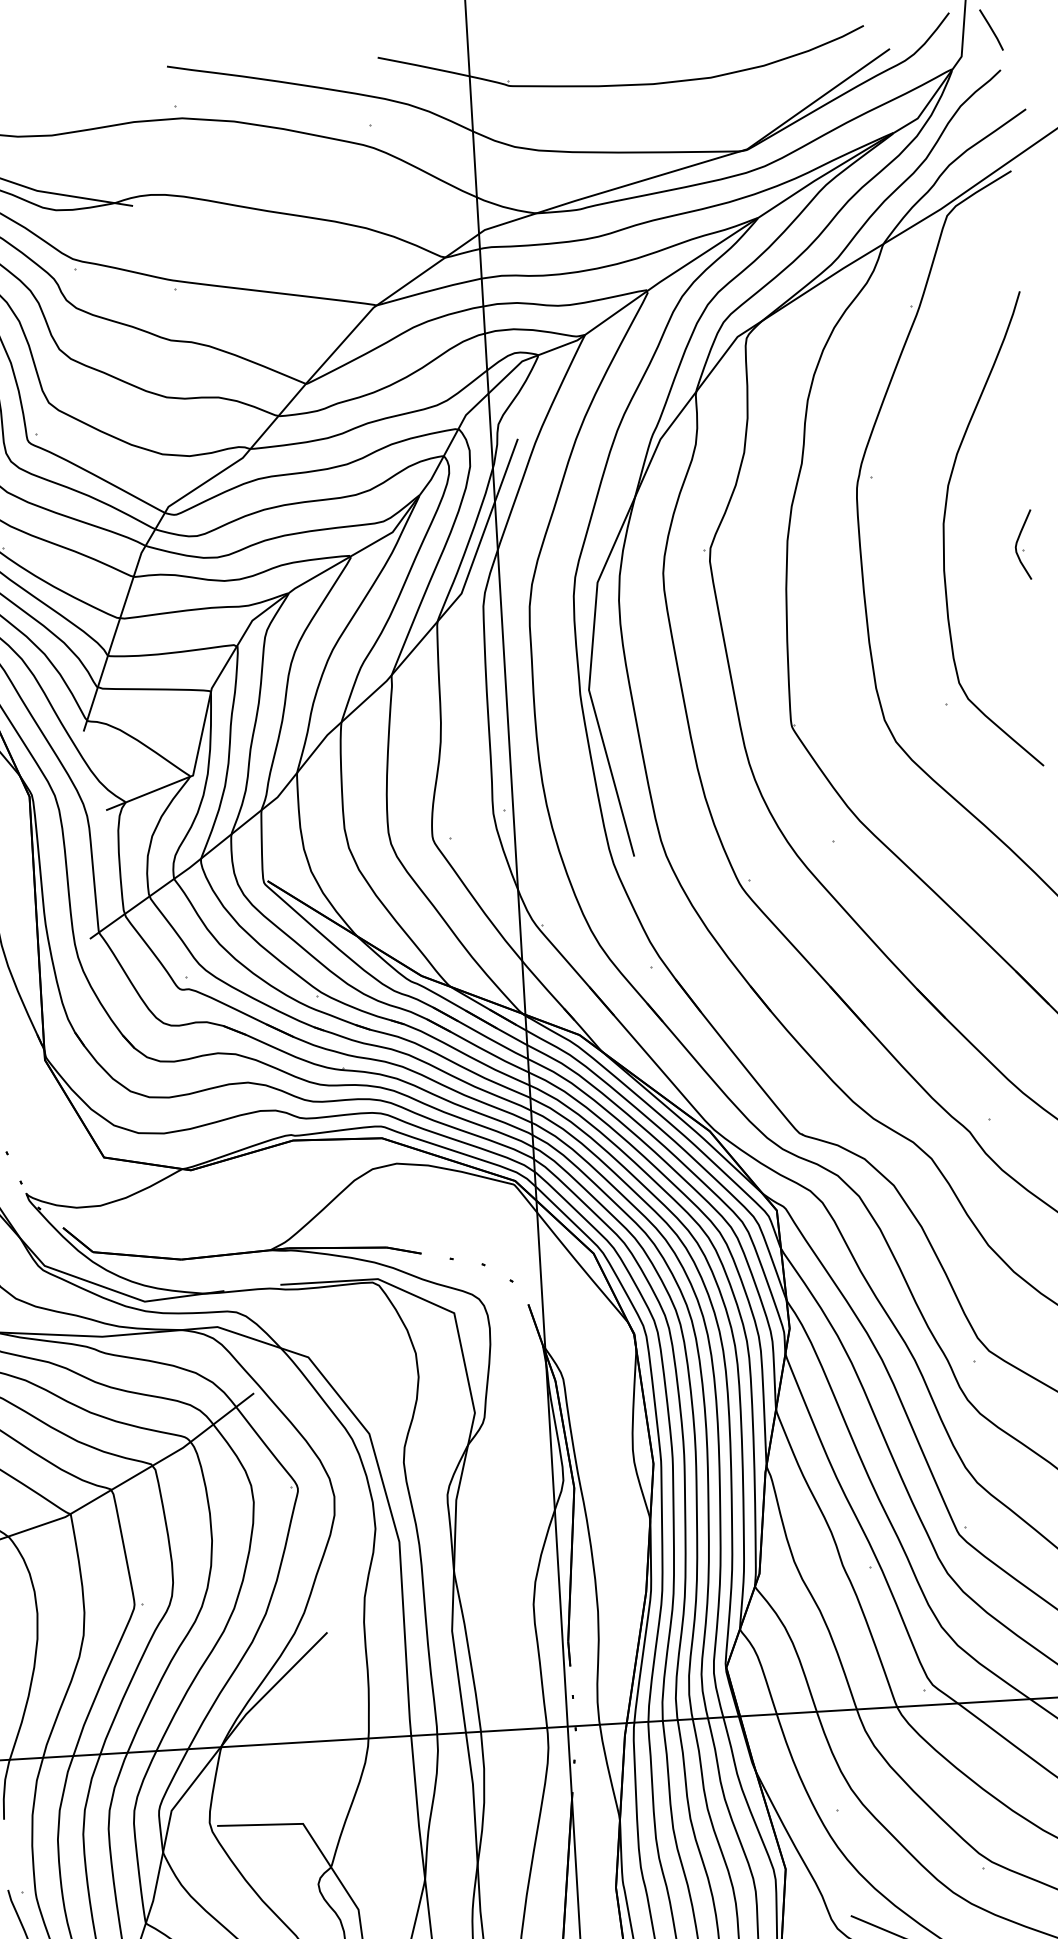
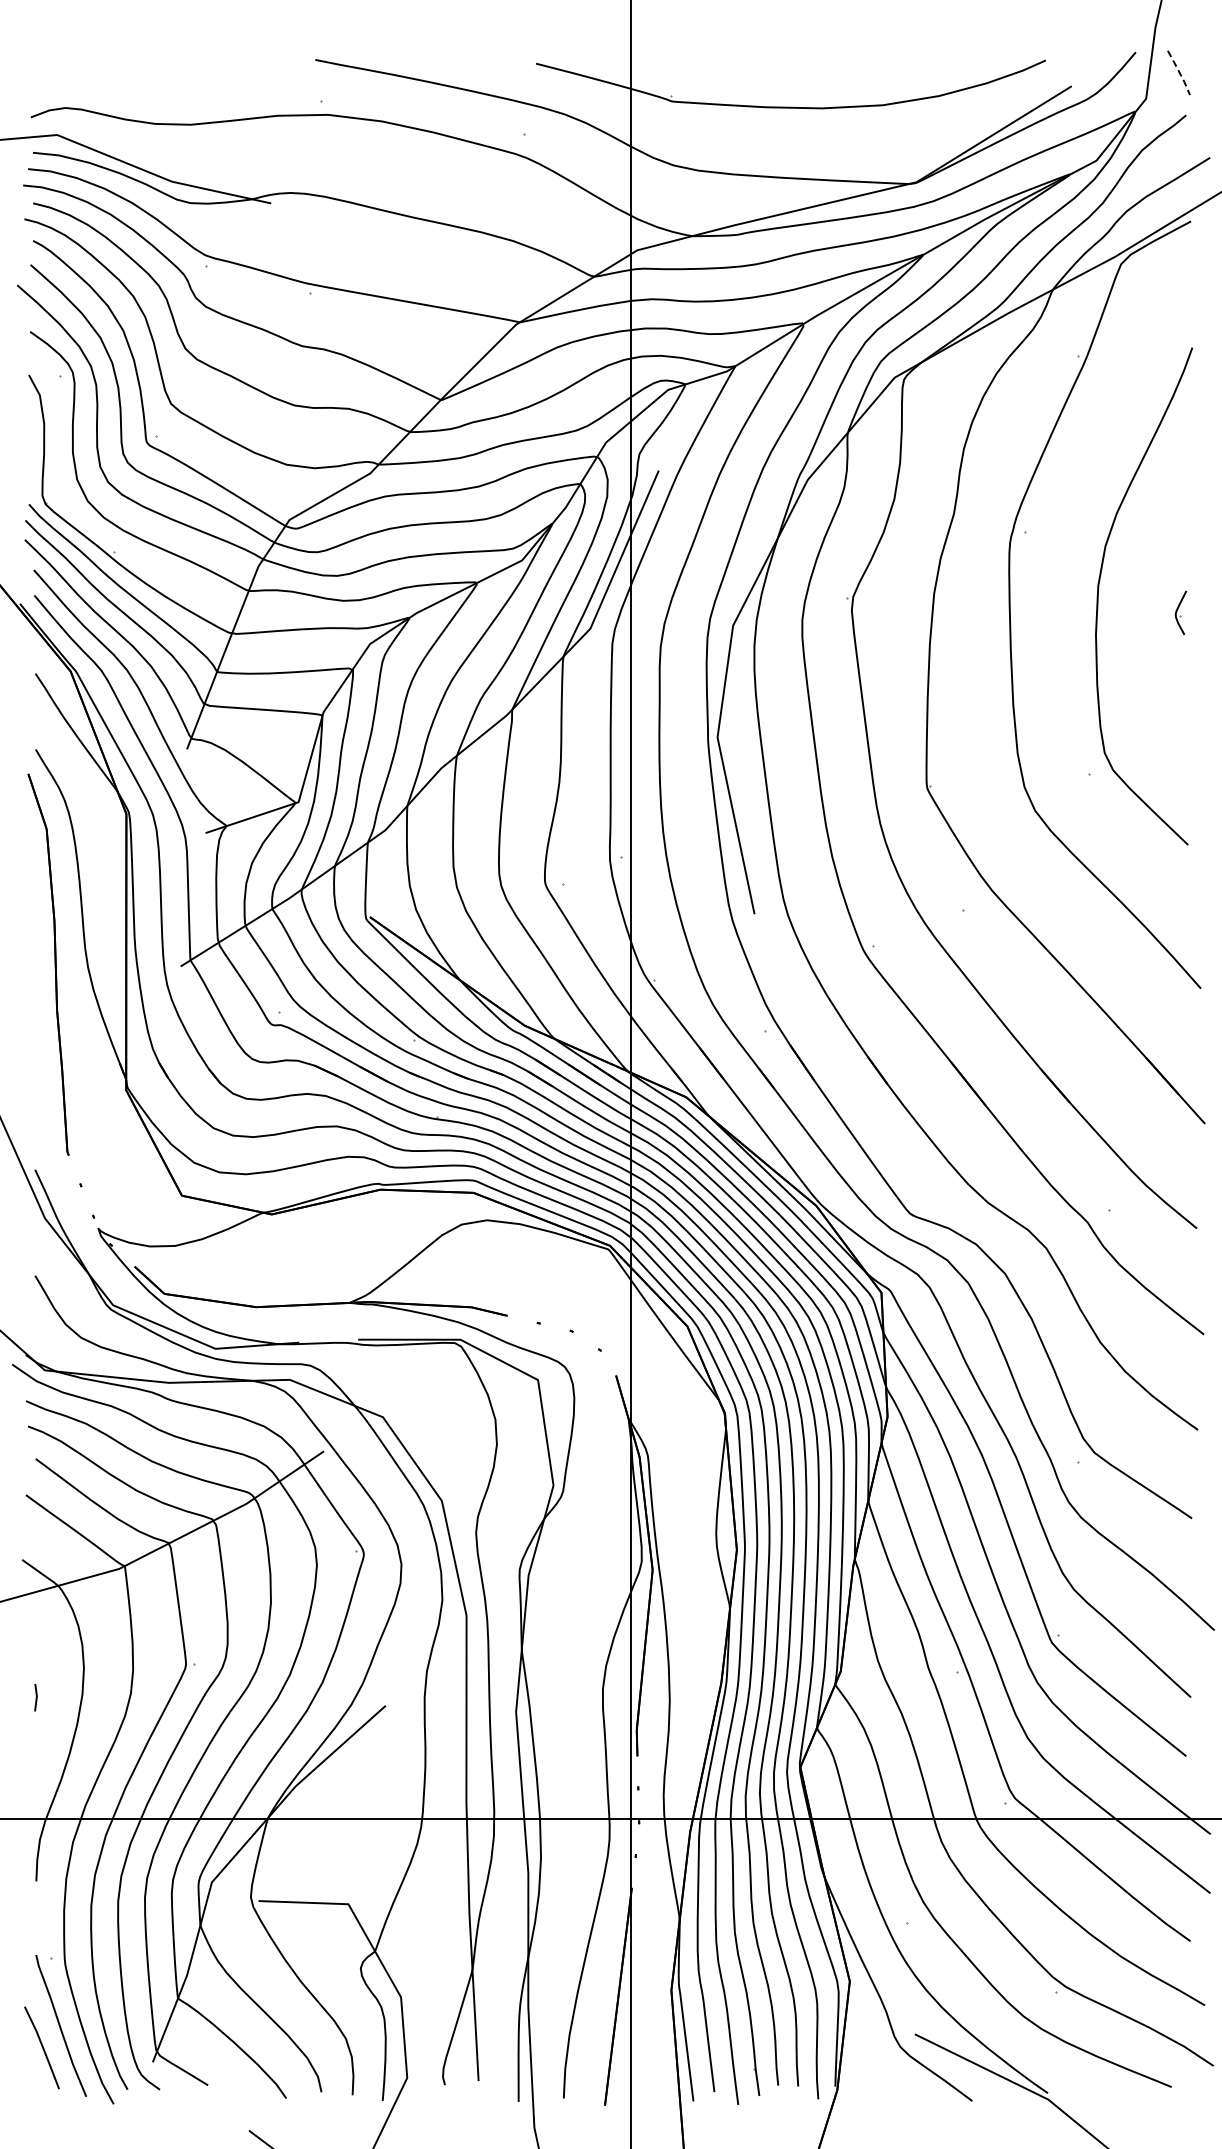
line: (991, 29) -> (1179, 72), solid -> dashed
part: (1023, 544) -> (1180, 612), size x0.6

